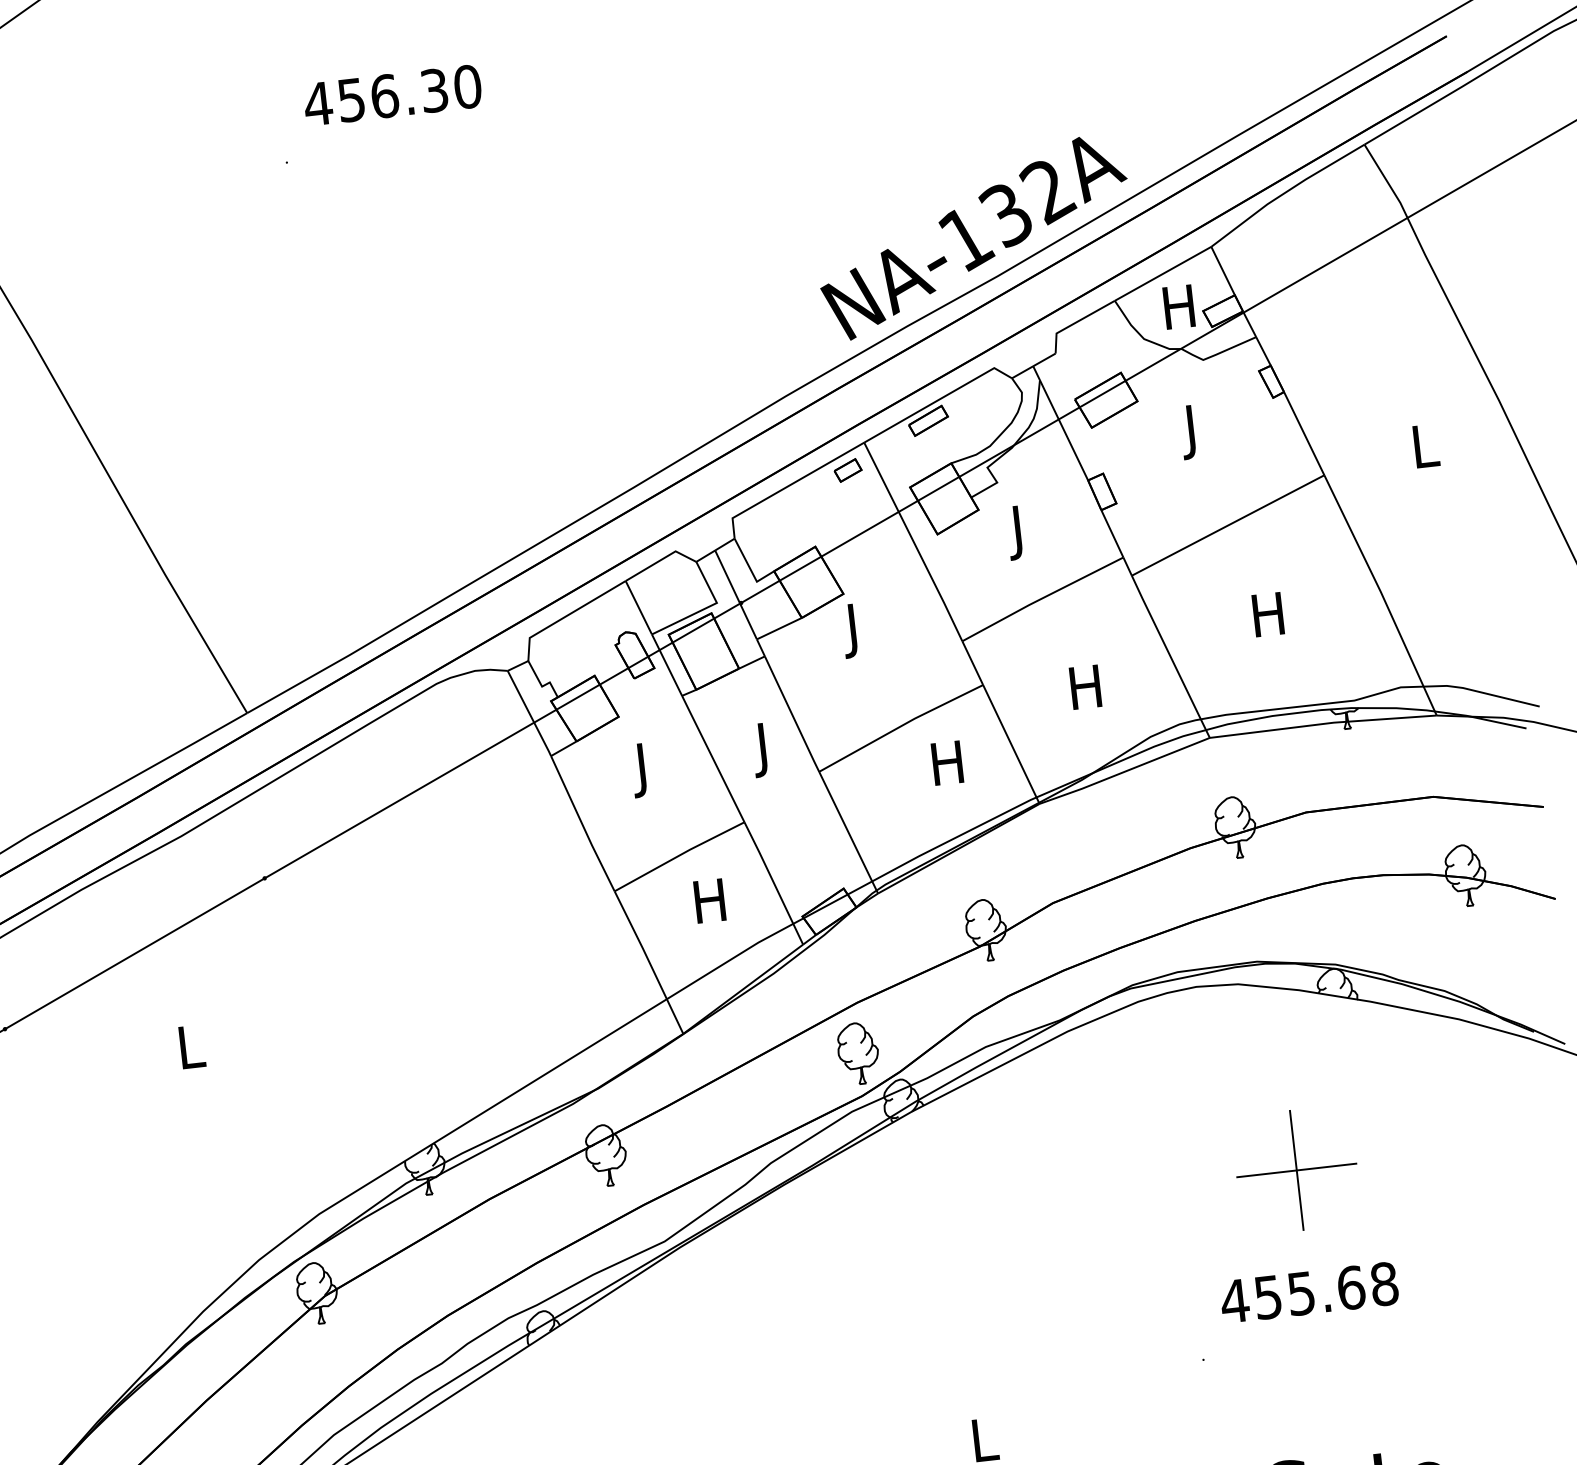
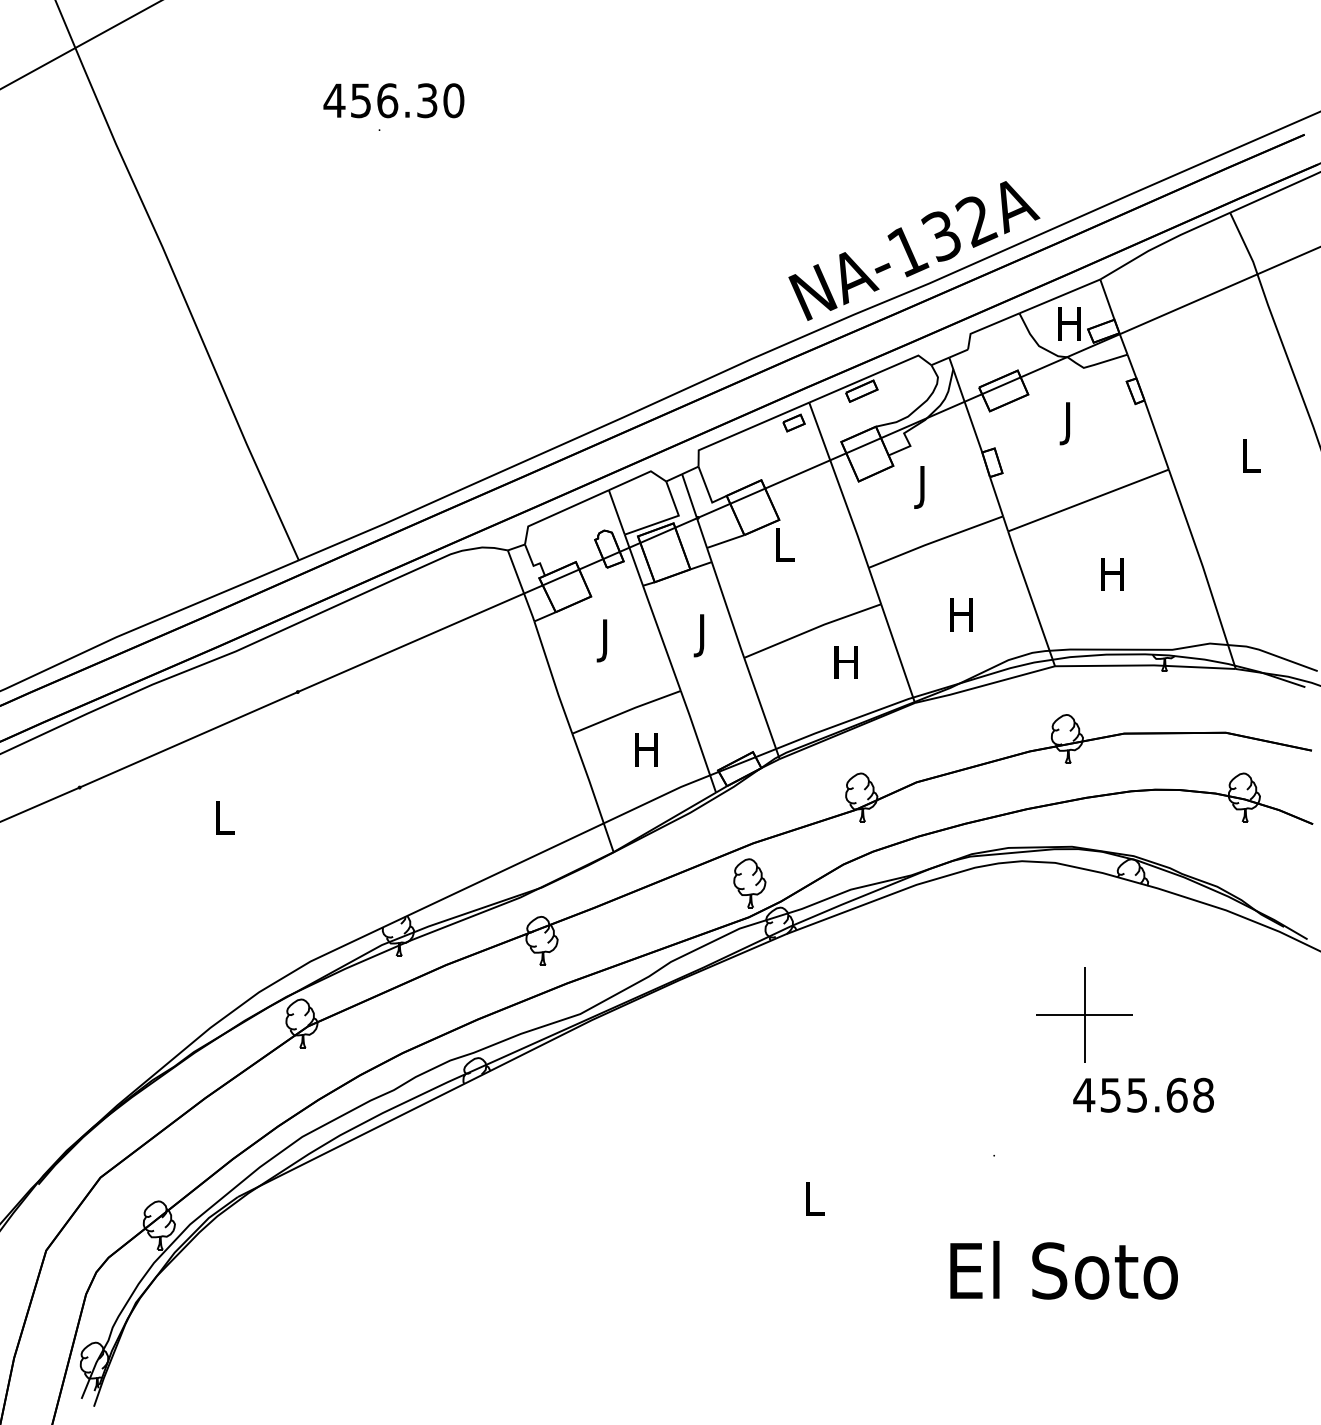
text: (392, 95) -> (393, 100), moved
text: (854, 630) -> (784, 549), J -> L
text: (1309, 1291) -> (1143, 1094), moved

